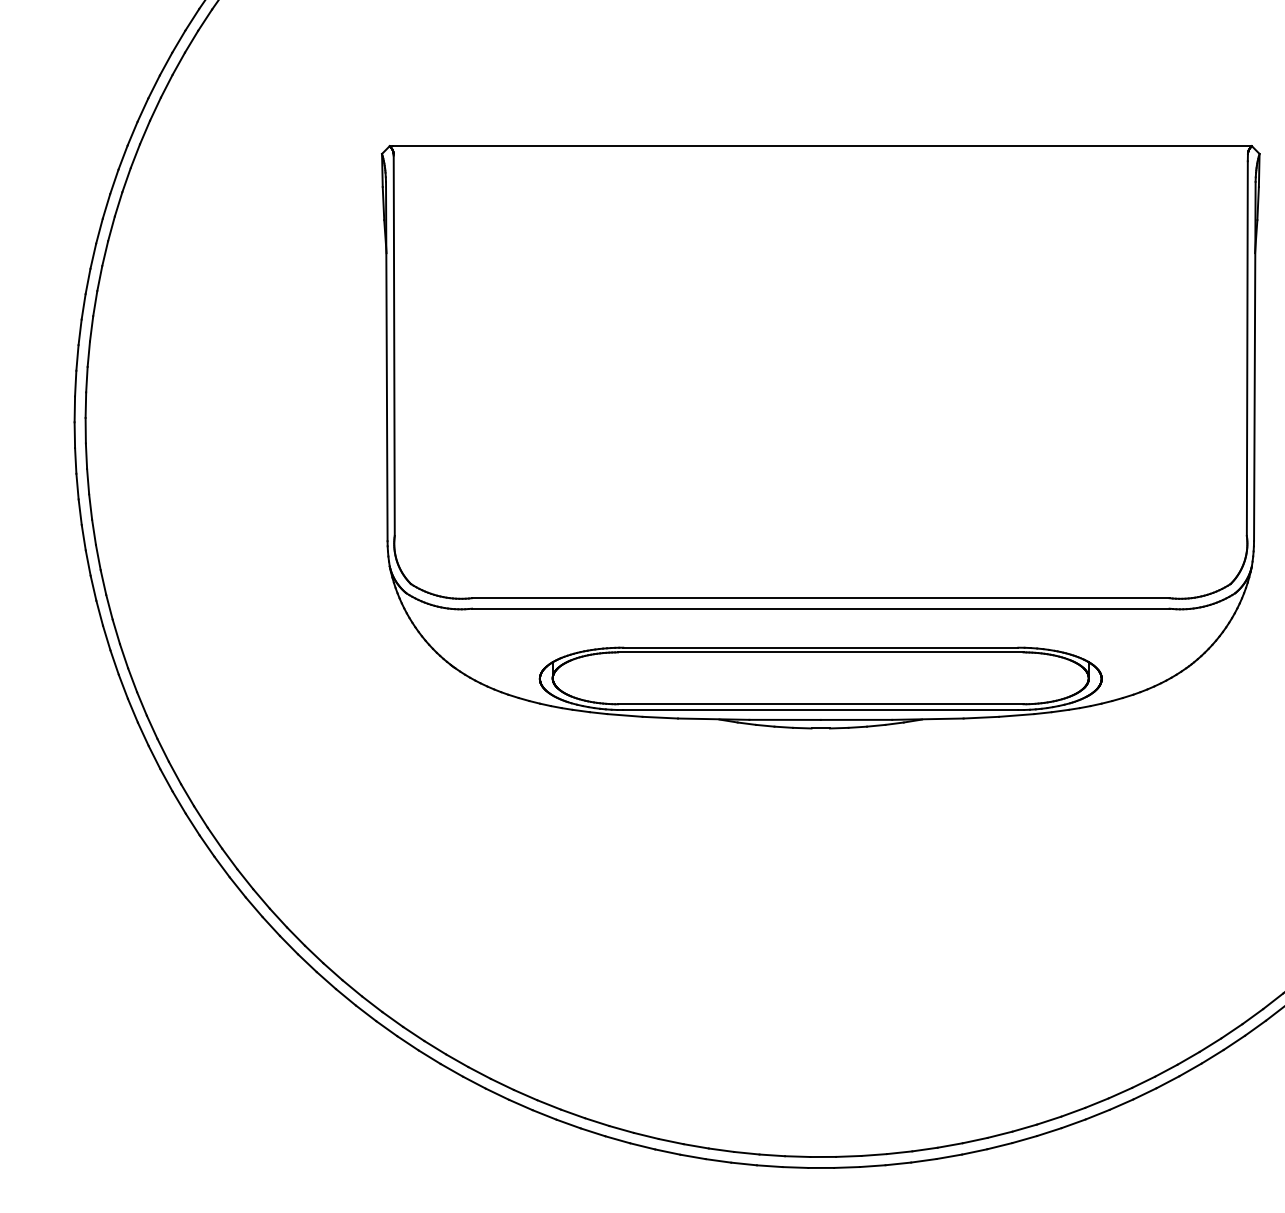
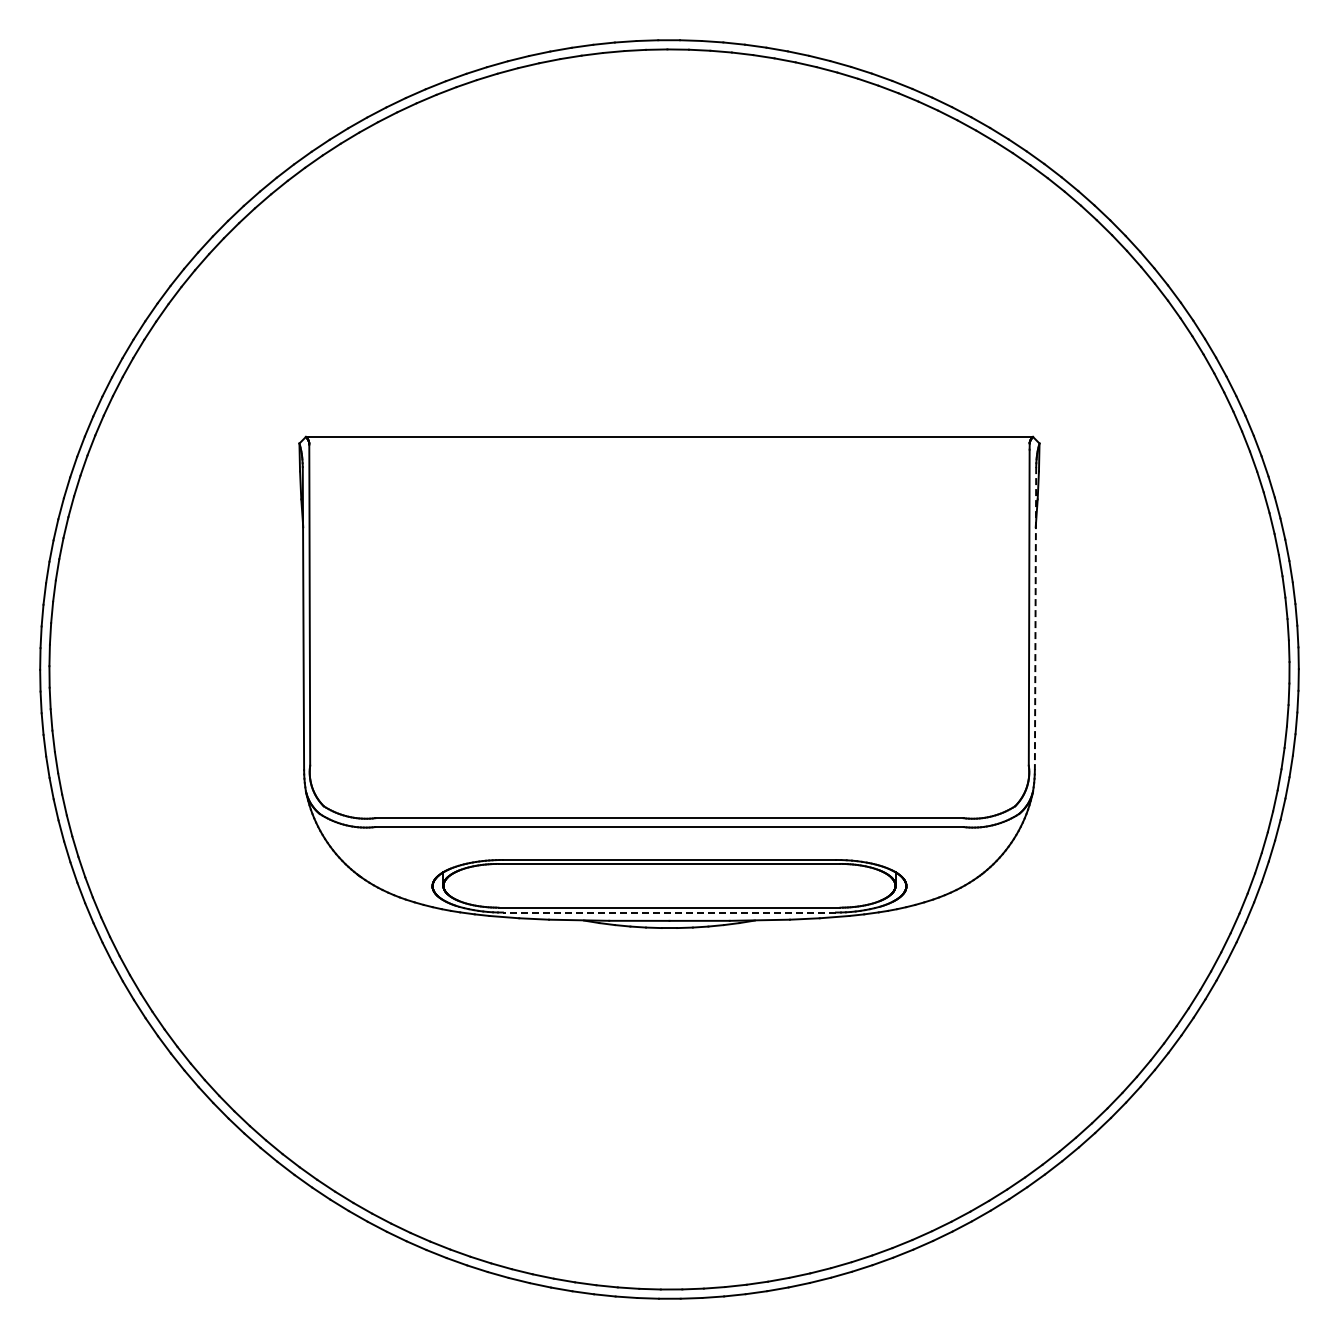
line: (1254, 361) -> (1035, 618), solid -> dashed
line: (820, 709) -> (669, 912), solid -> dashed

